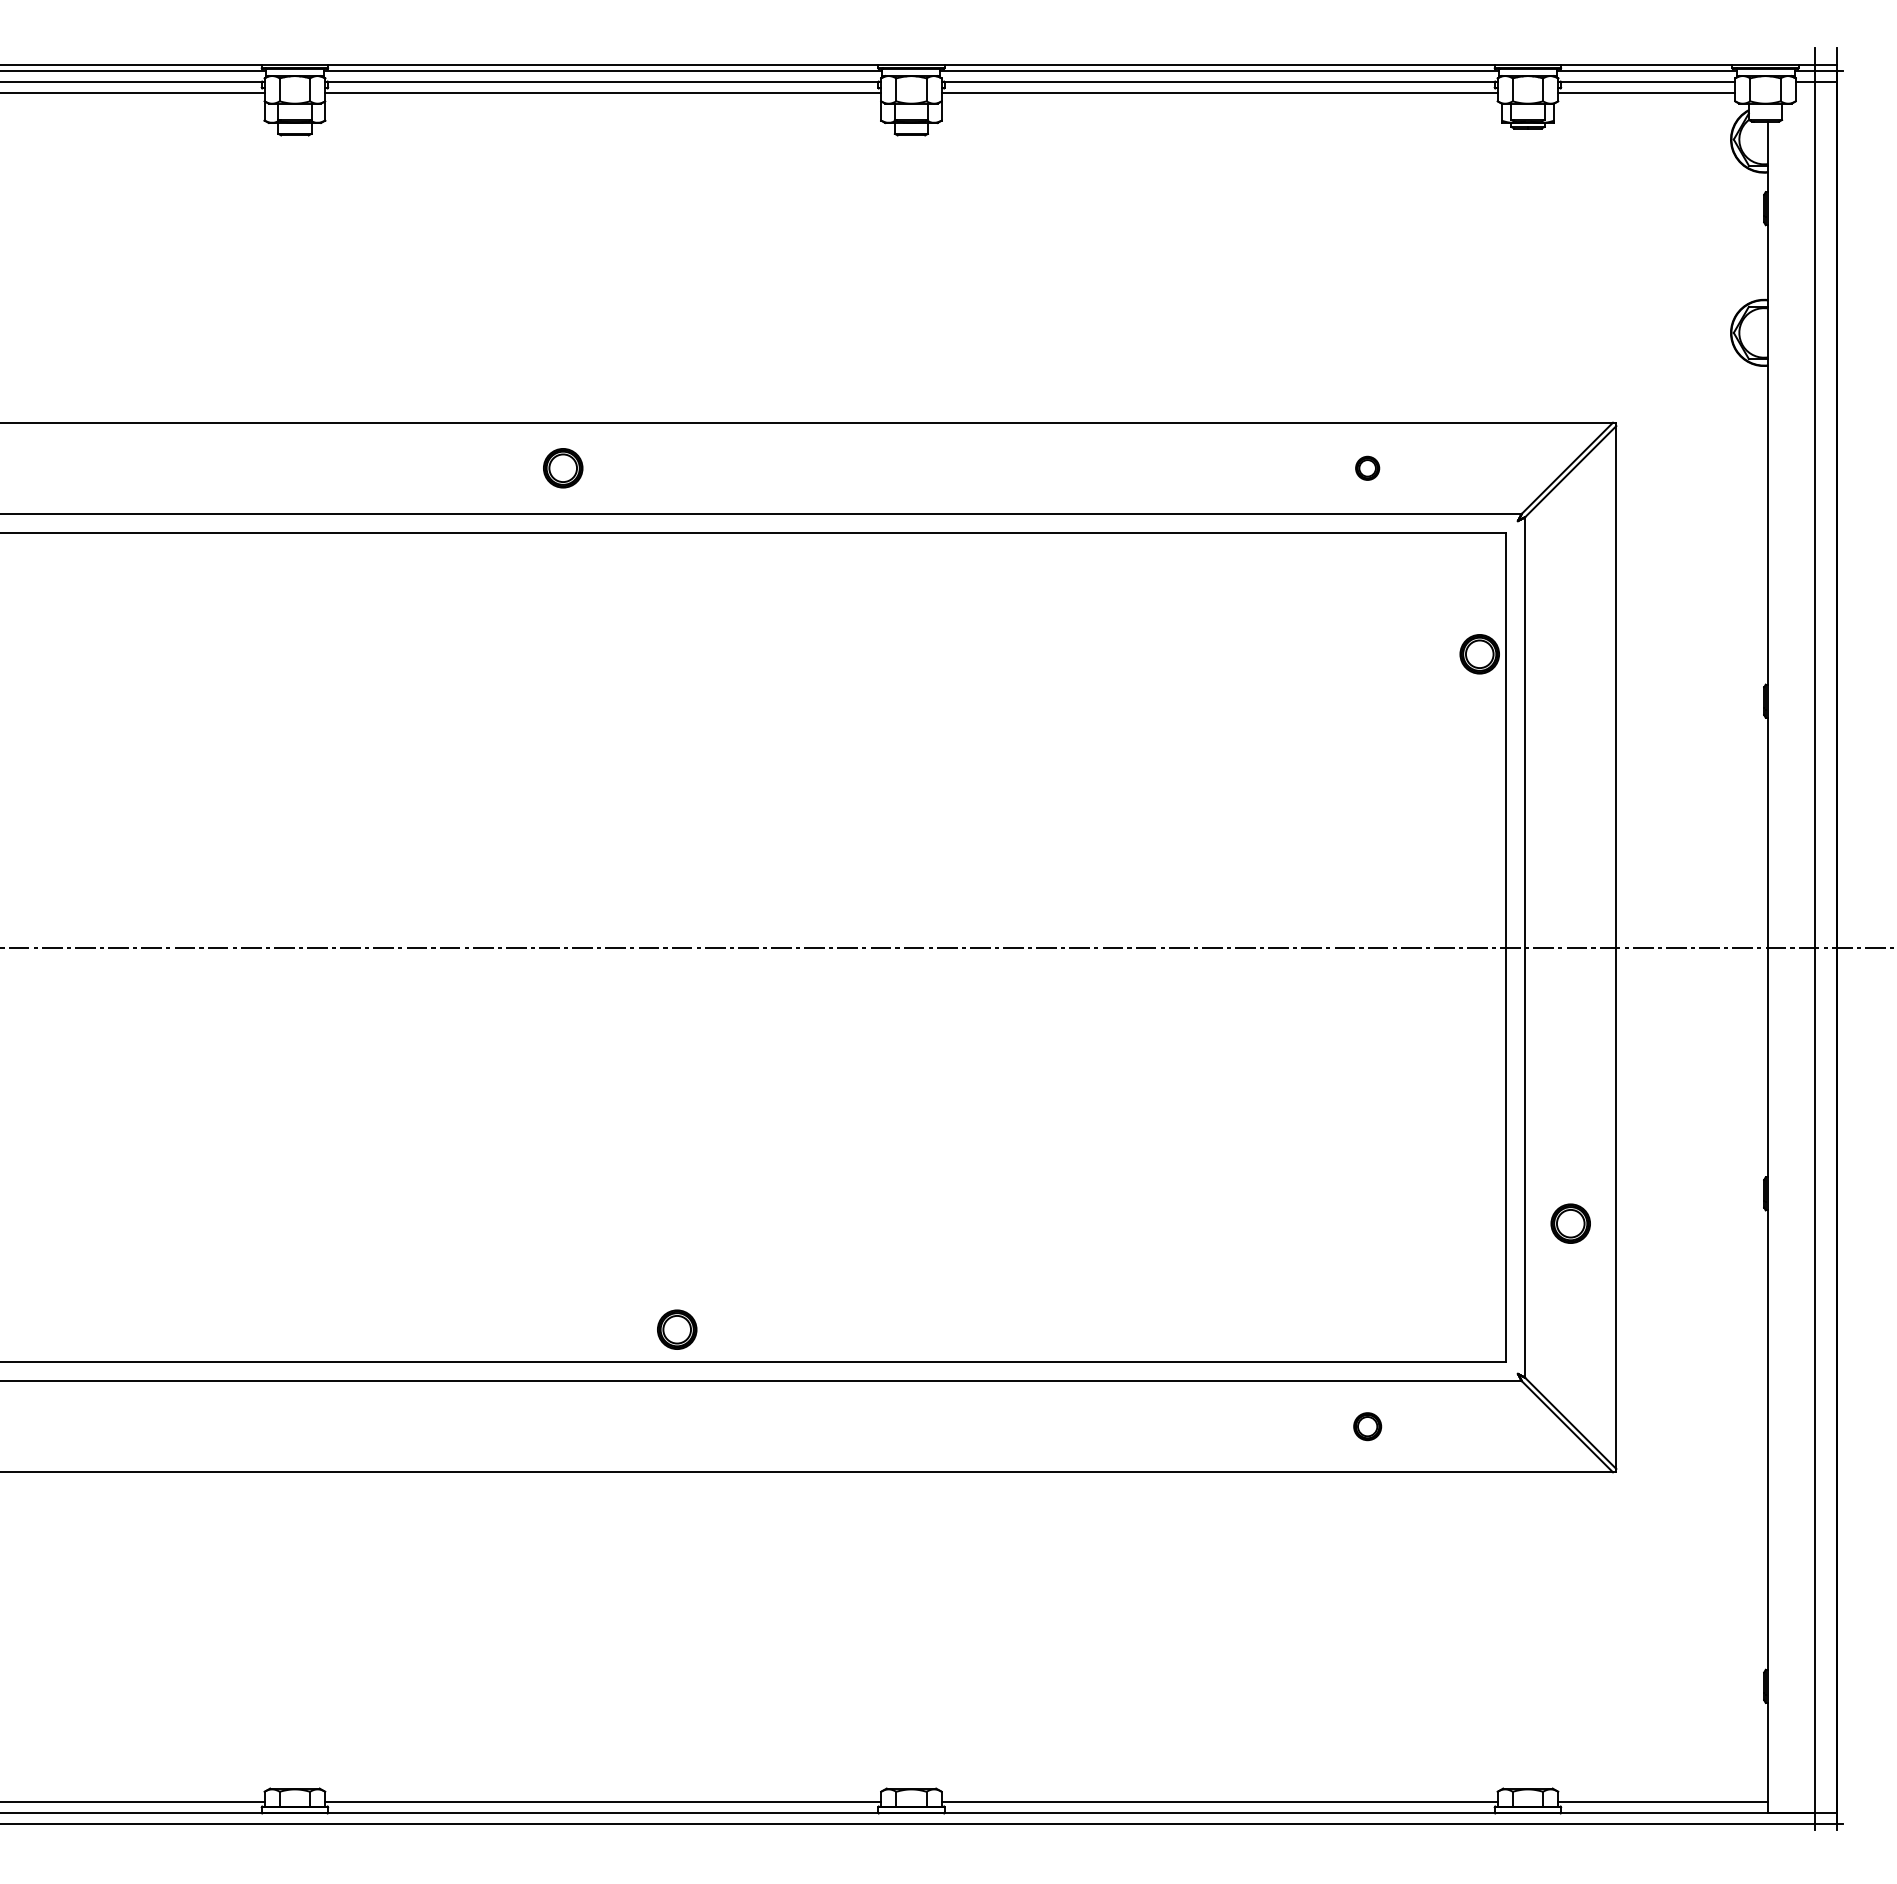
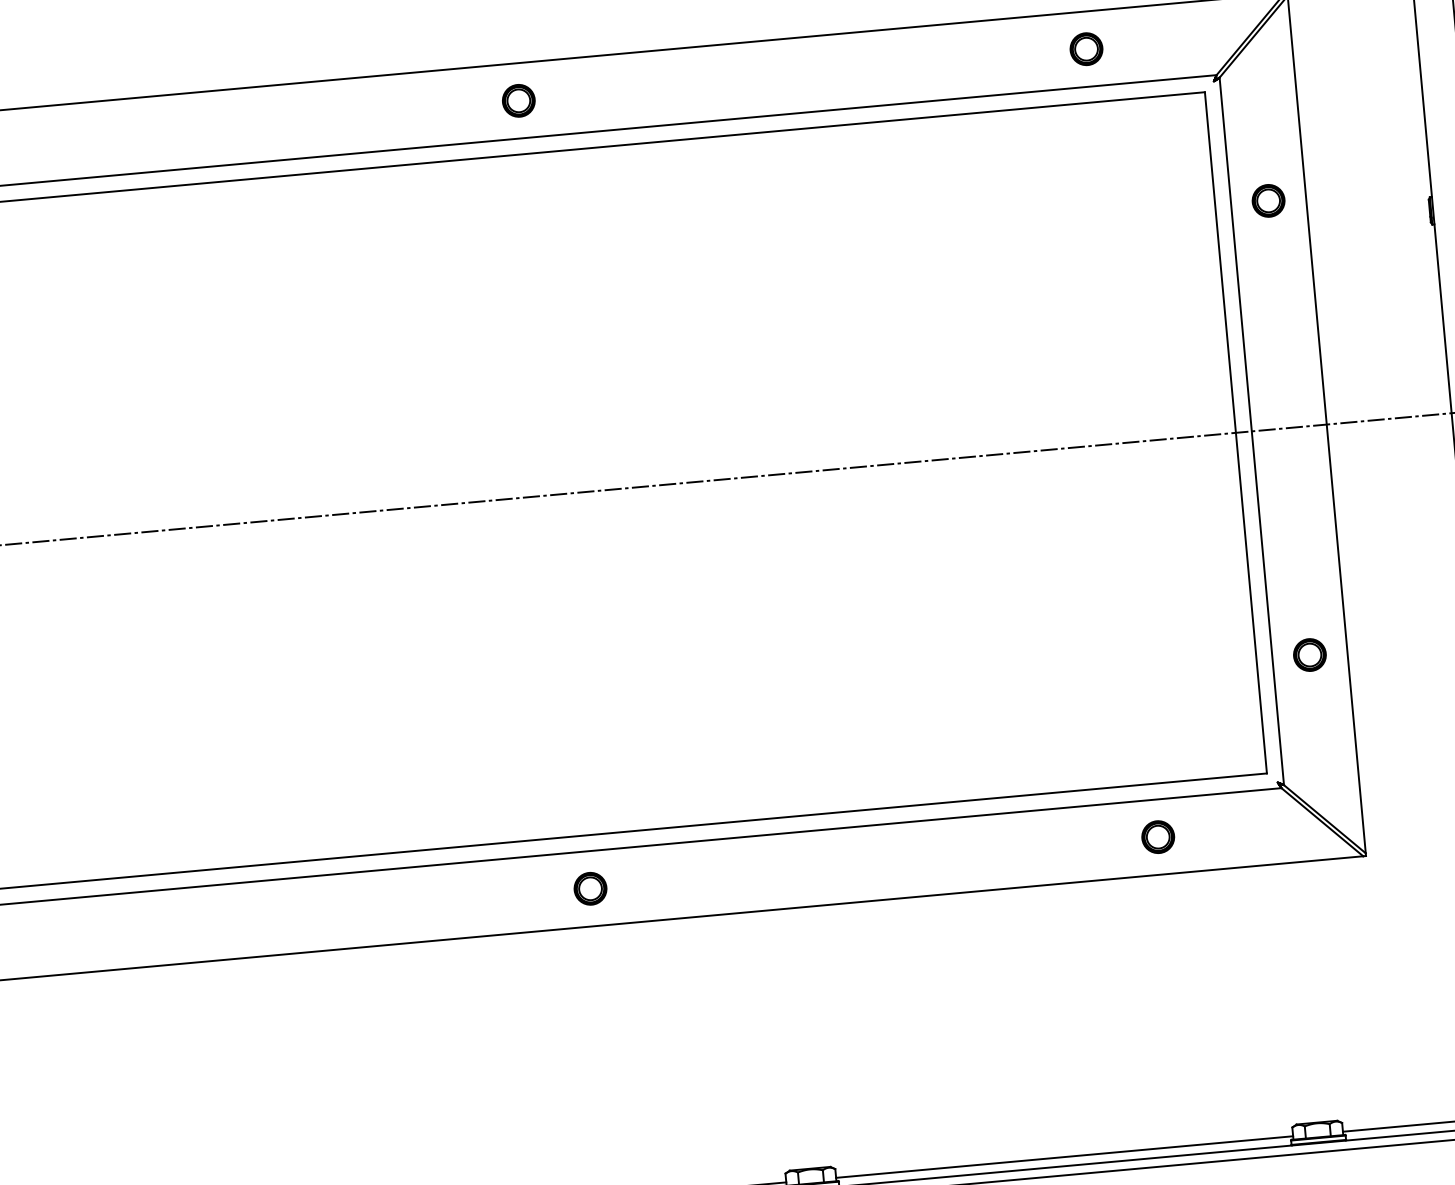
part: (563, 468) -> (519, 101), moved
part: (1367, 468) -> (1086, 49), size x1.67
part: (1479, 654) -> (1268, 201), moved
part: (677, 1329) -> (590, 888), moved
part: (1367, 1426) -> (1158, 836), size x1.43

